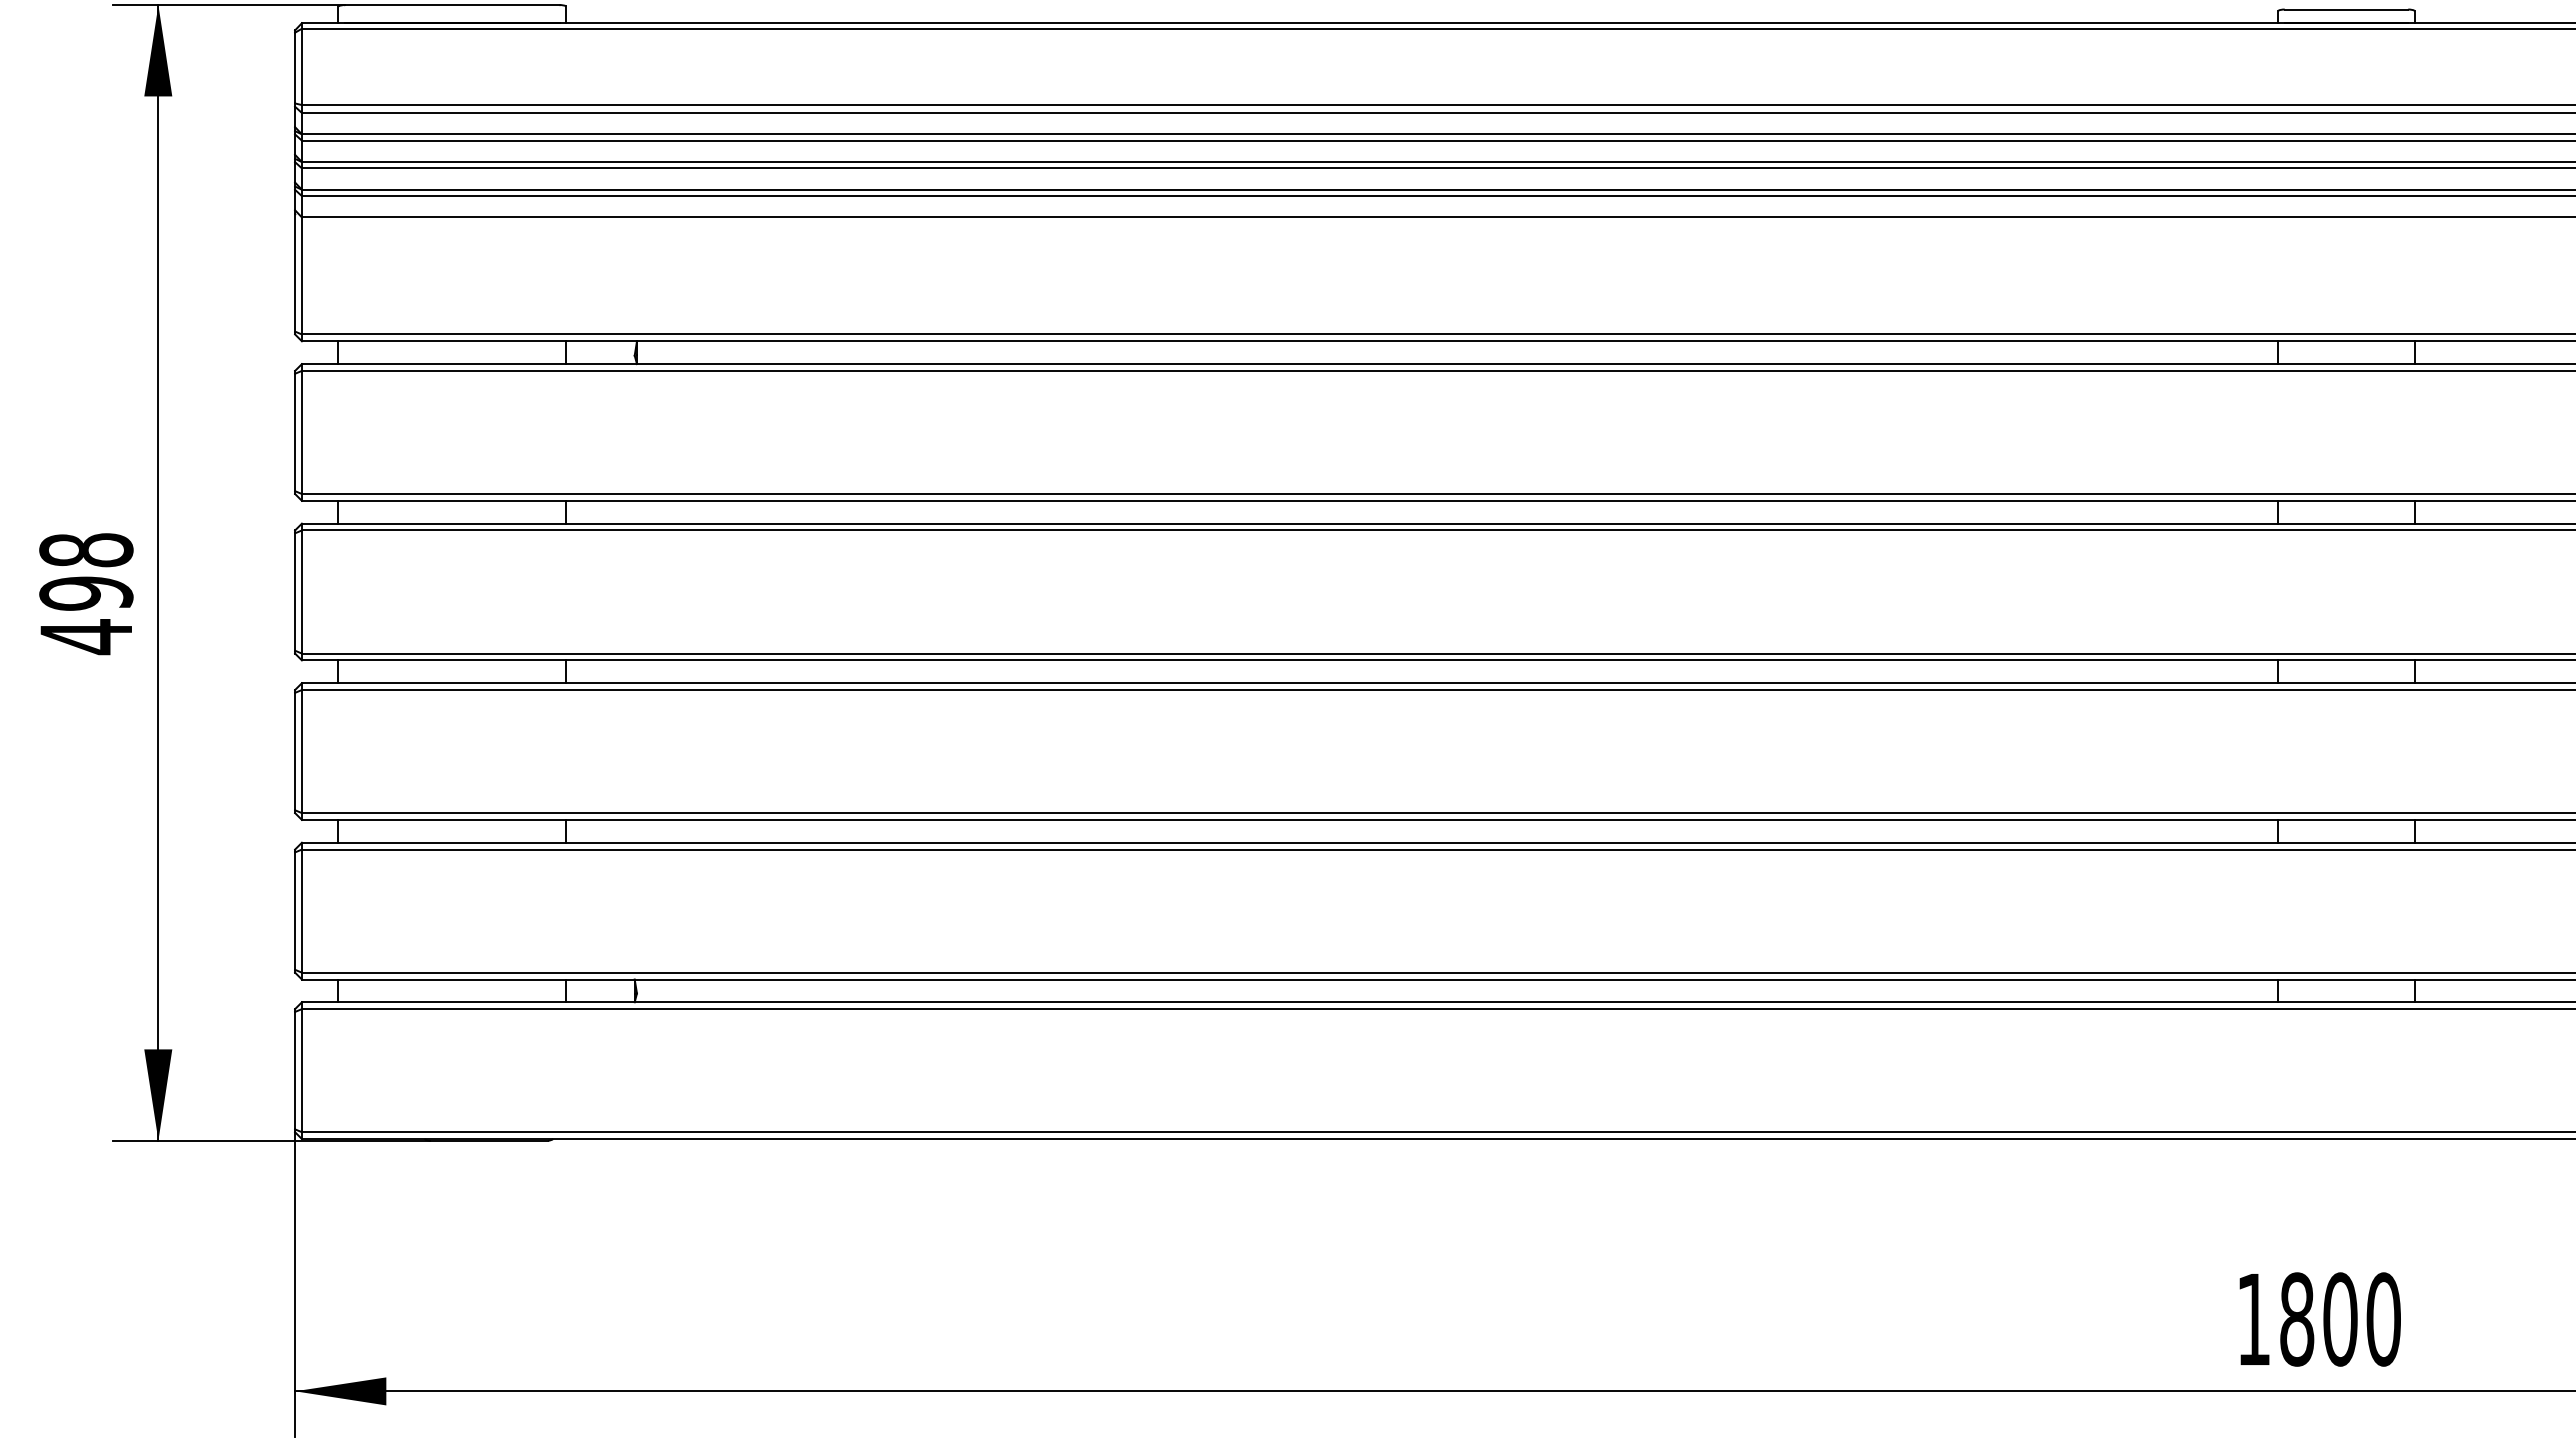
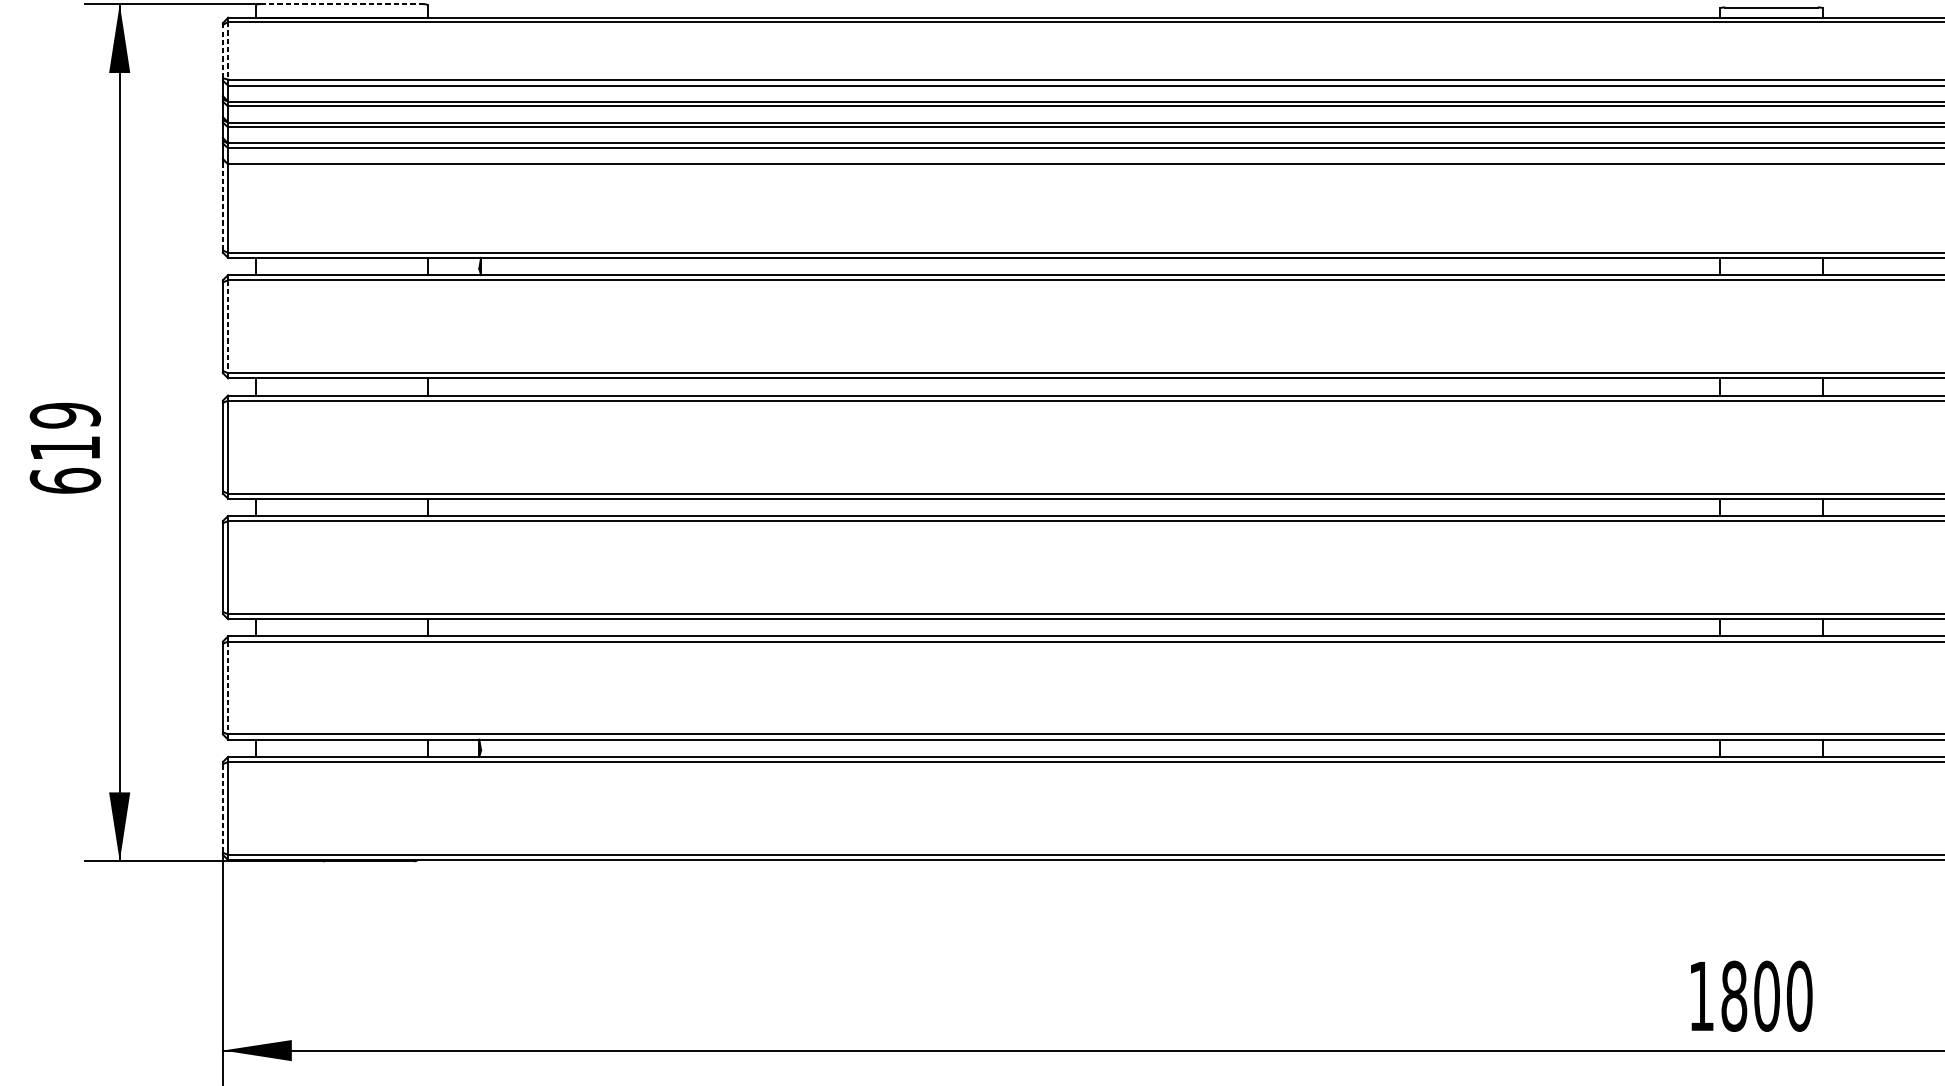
line: (452, 5) -> (341, 4), solid -> dashed
line: (295, 67) -> (223, 51), solid -> dashed
line: (301, 67) -> (227, 51), solid -> dashed
line: (295, 272) -> (223, 205), solid -> dashed
line: (301, 432) -> (227, 326), solid -> dashed
text: (86, 594) -> (65, 449), 498 -> 619
line: (301, 911) -> (227, 688), solid -> dashed
line: (295, 1070) -> (223, 808), solid -> dashed

